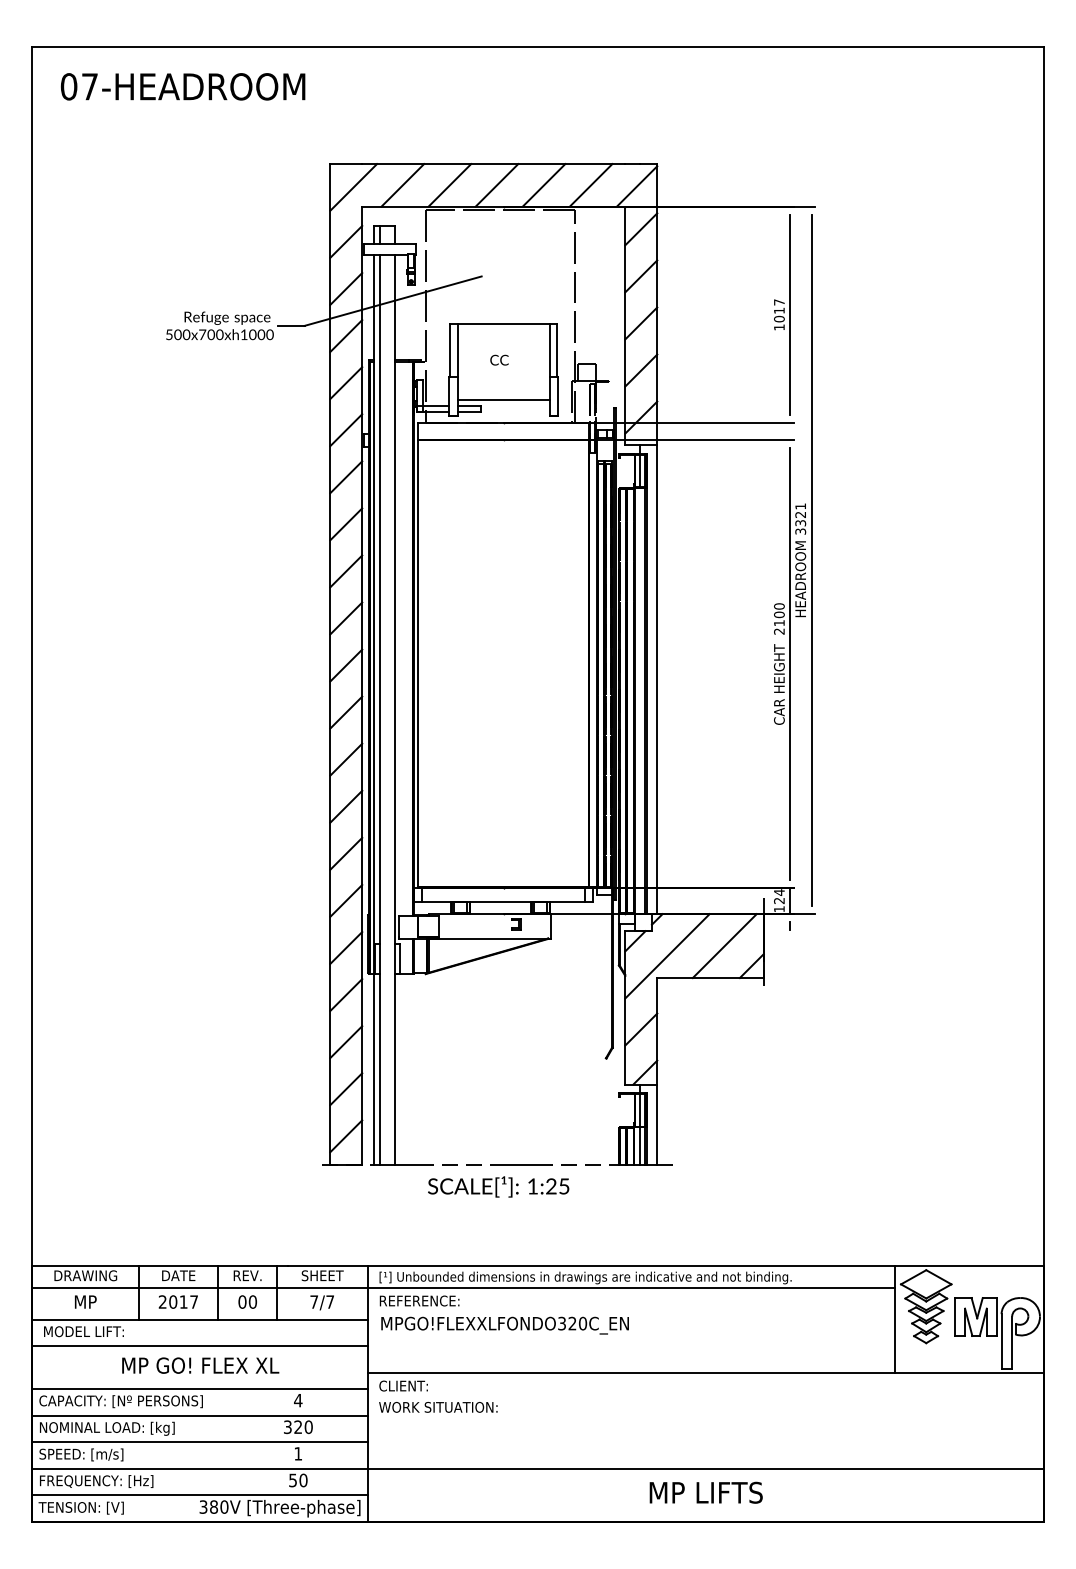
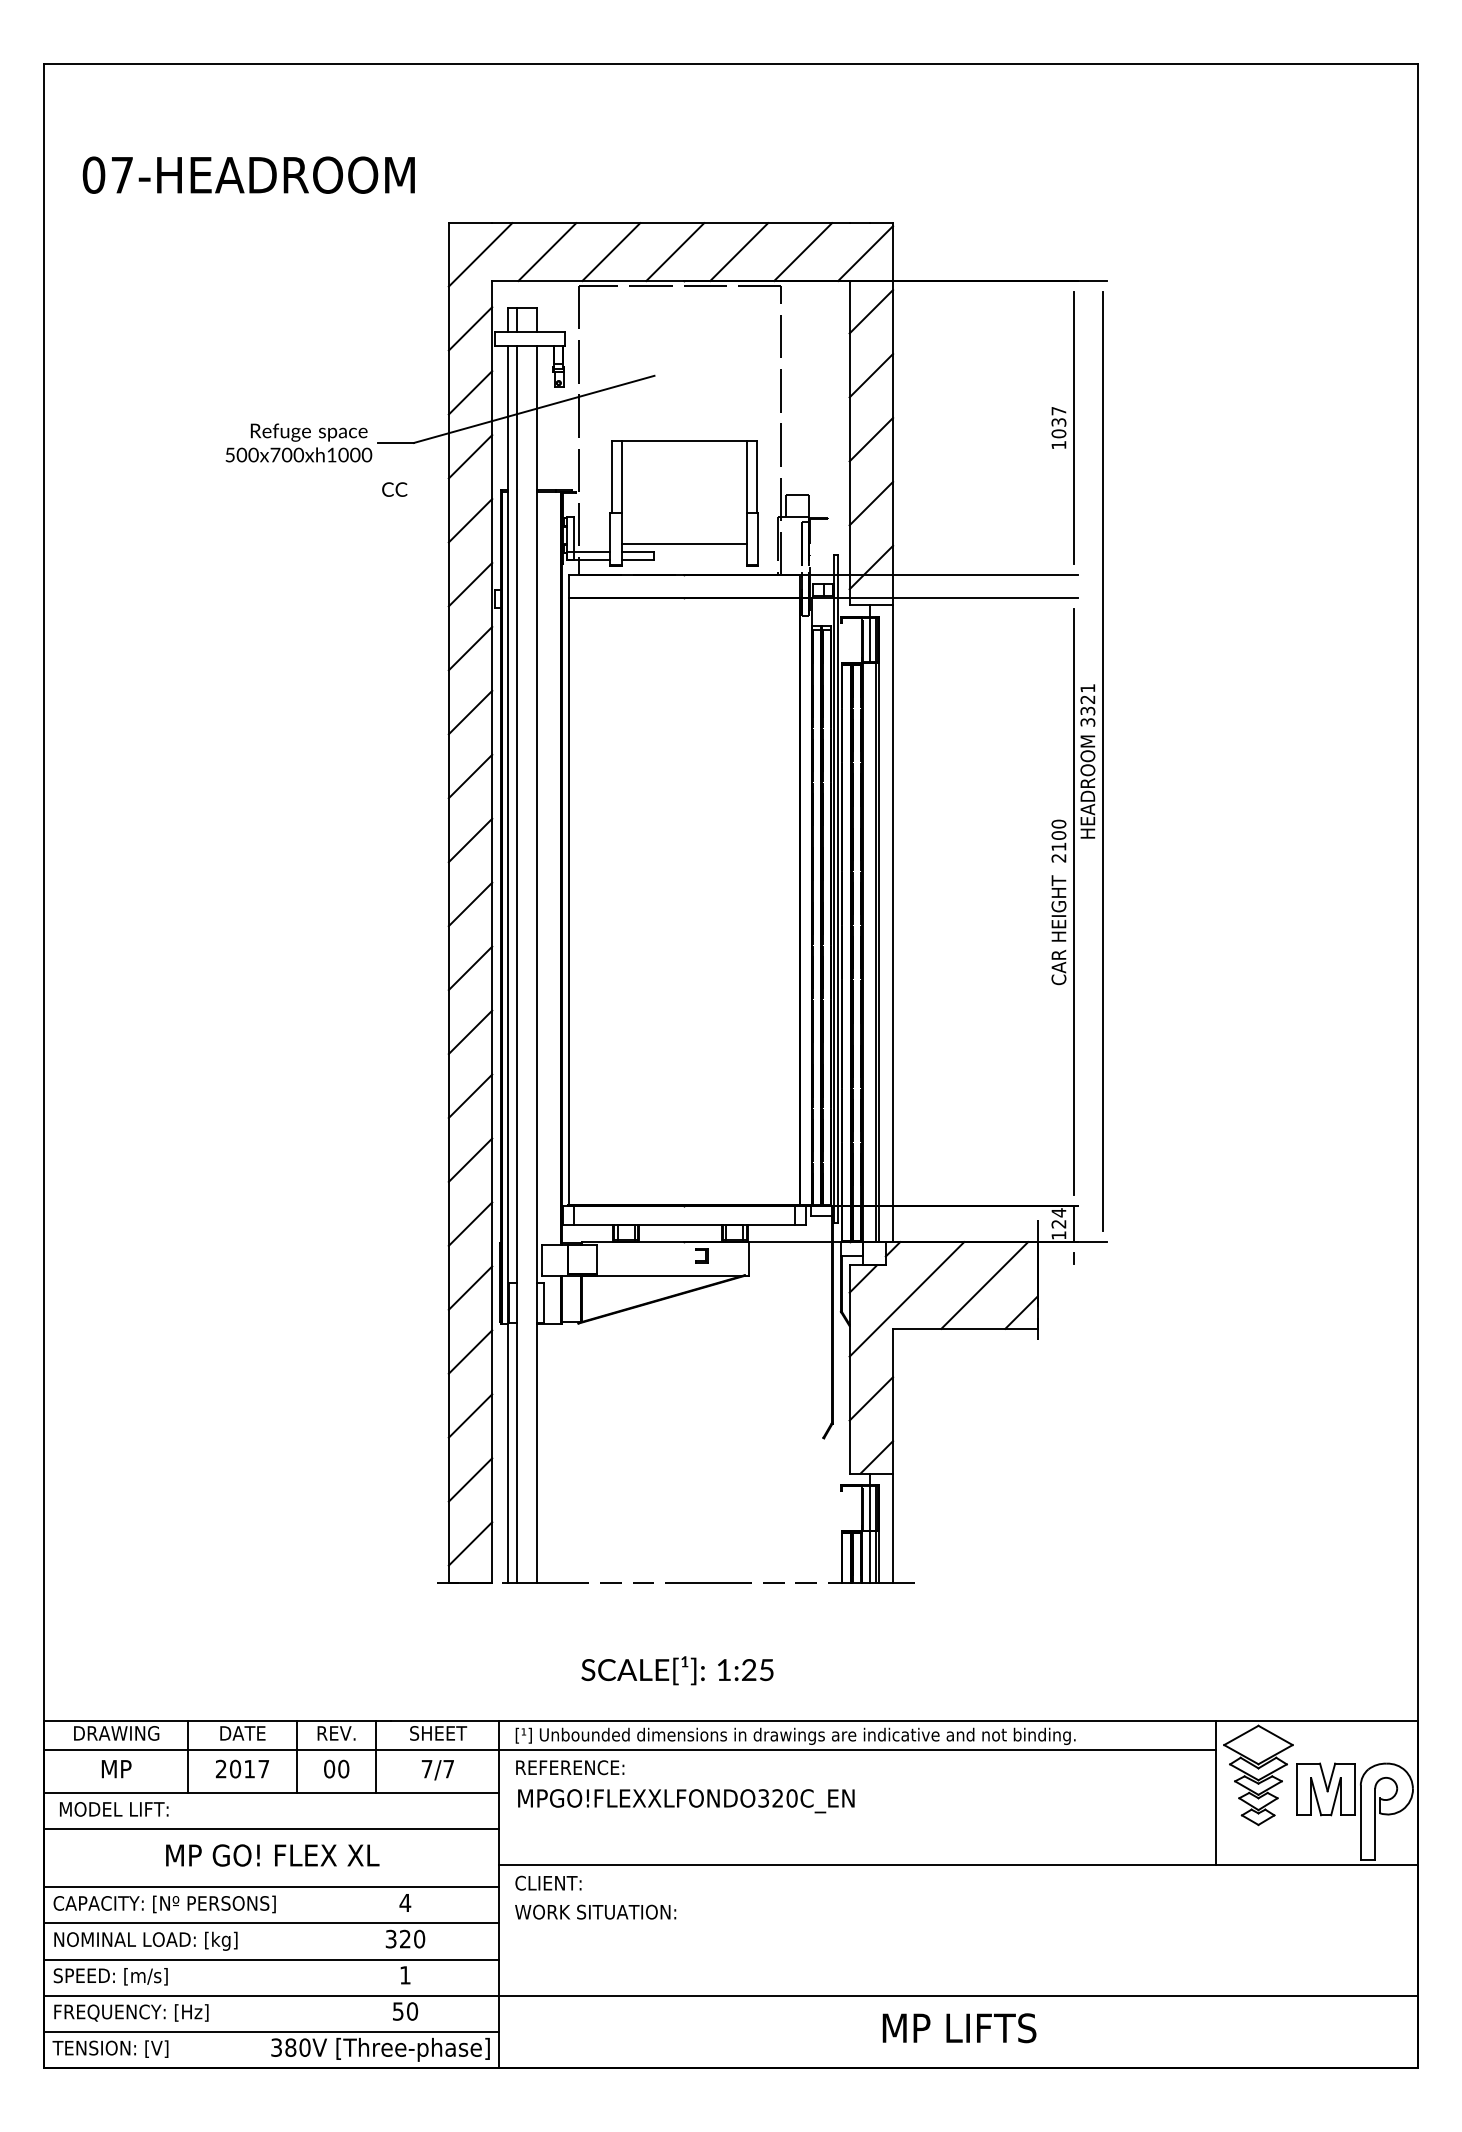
text: (182, 86) -> (248, 174), moved
text: (779, 310) -> (1058, 422), 1017 -> 1037
text: (499, 360) -> (394, 489), moved
text: (498, 1186) -> (677, 1670), moved

